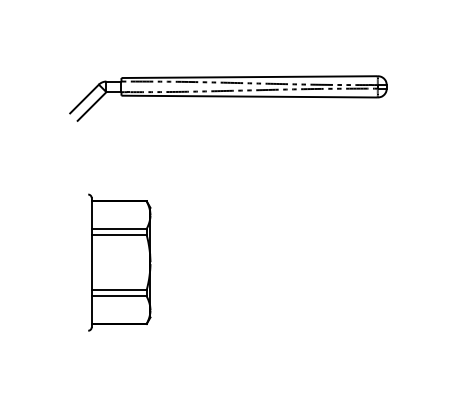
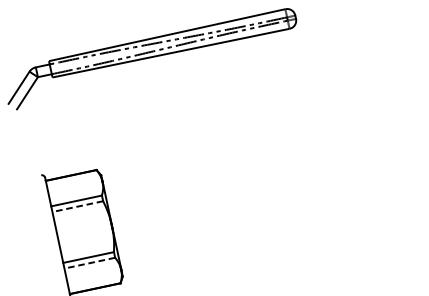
line: (118, 235) -> (77, 207), solid -> dashed
line: (118, 296) -> (89, 263), solid -> dashed

